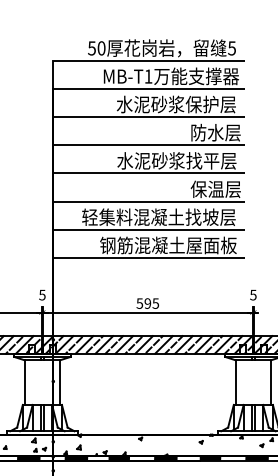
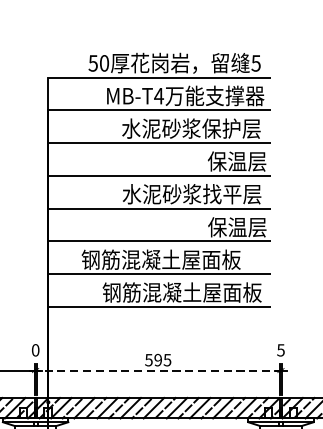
text: (148, 76) -> (158, 96), MB-T1 -> MB-T4
text: (206, 132) -> (226, 161), 防水层 -> 保温层
text: (158, 217) -> (170, 260), 轻集料混凝土找坡层 -> 钢筋混凝土屋面板
text: (42, 294) -> (35, 349), 5 -> 0
line: (147, 312) -> (157, 370), solid -> dashed

